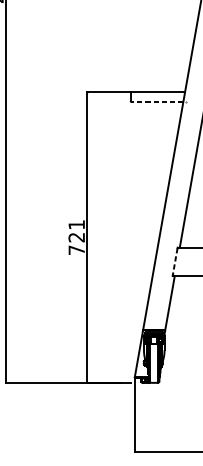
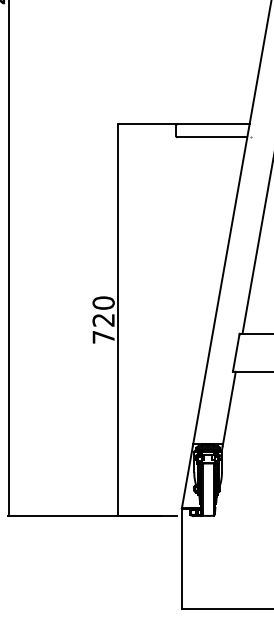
line: (157, 102) -> (212, 137), dashed -> solid
text: (76, 224) -> (103, 302), 721 -> 720
line: (175, 262) -> (236, 353), dashed -> solid

